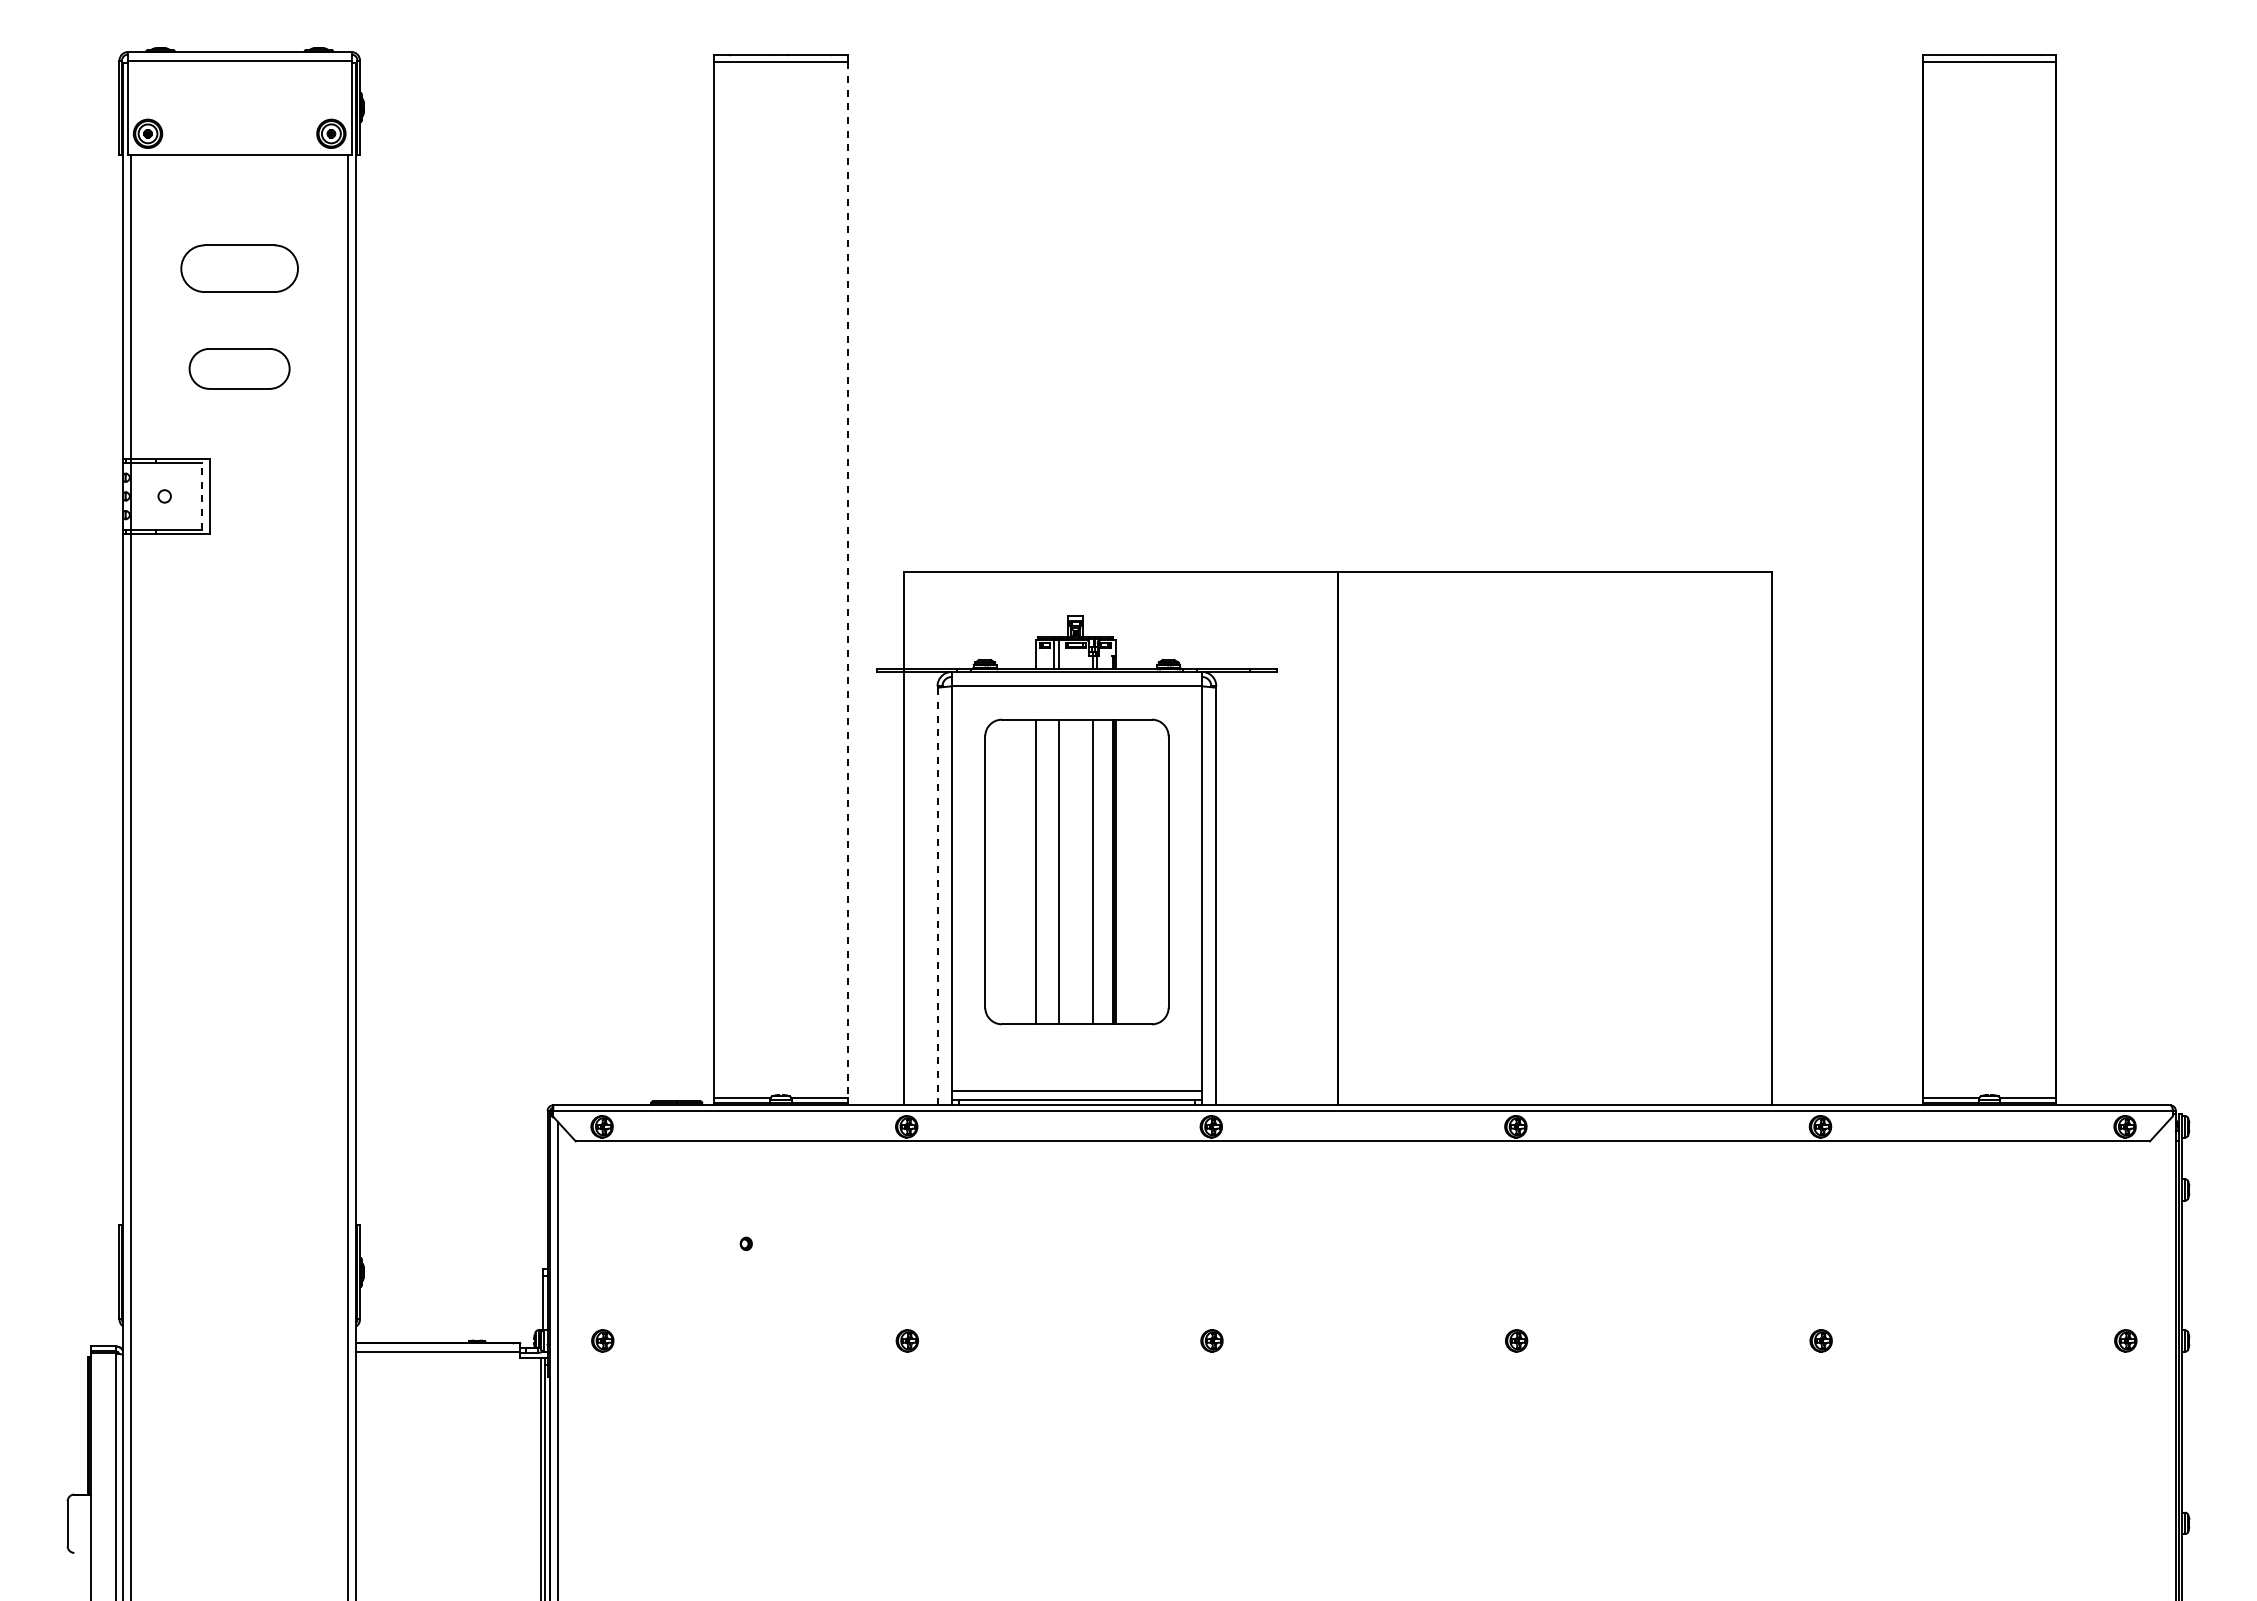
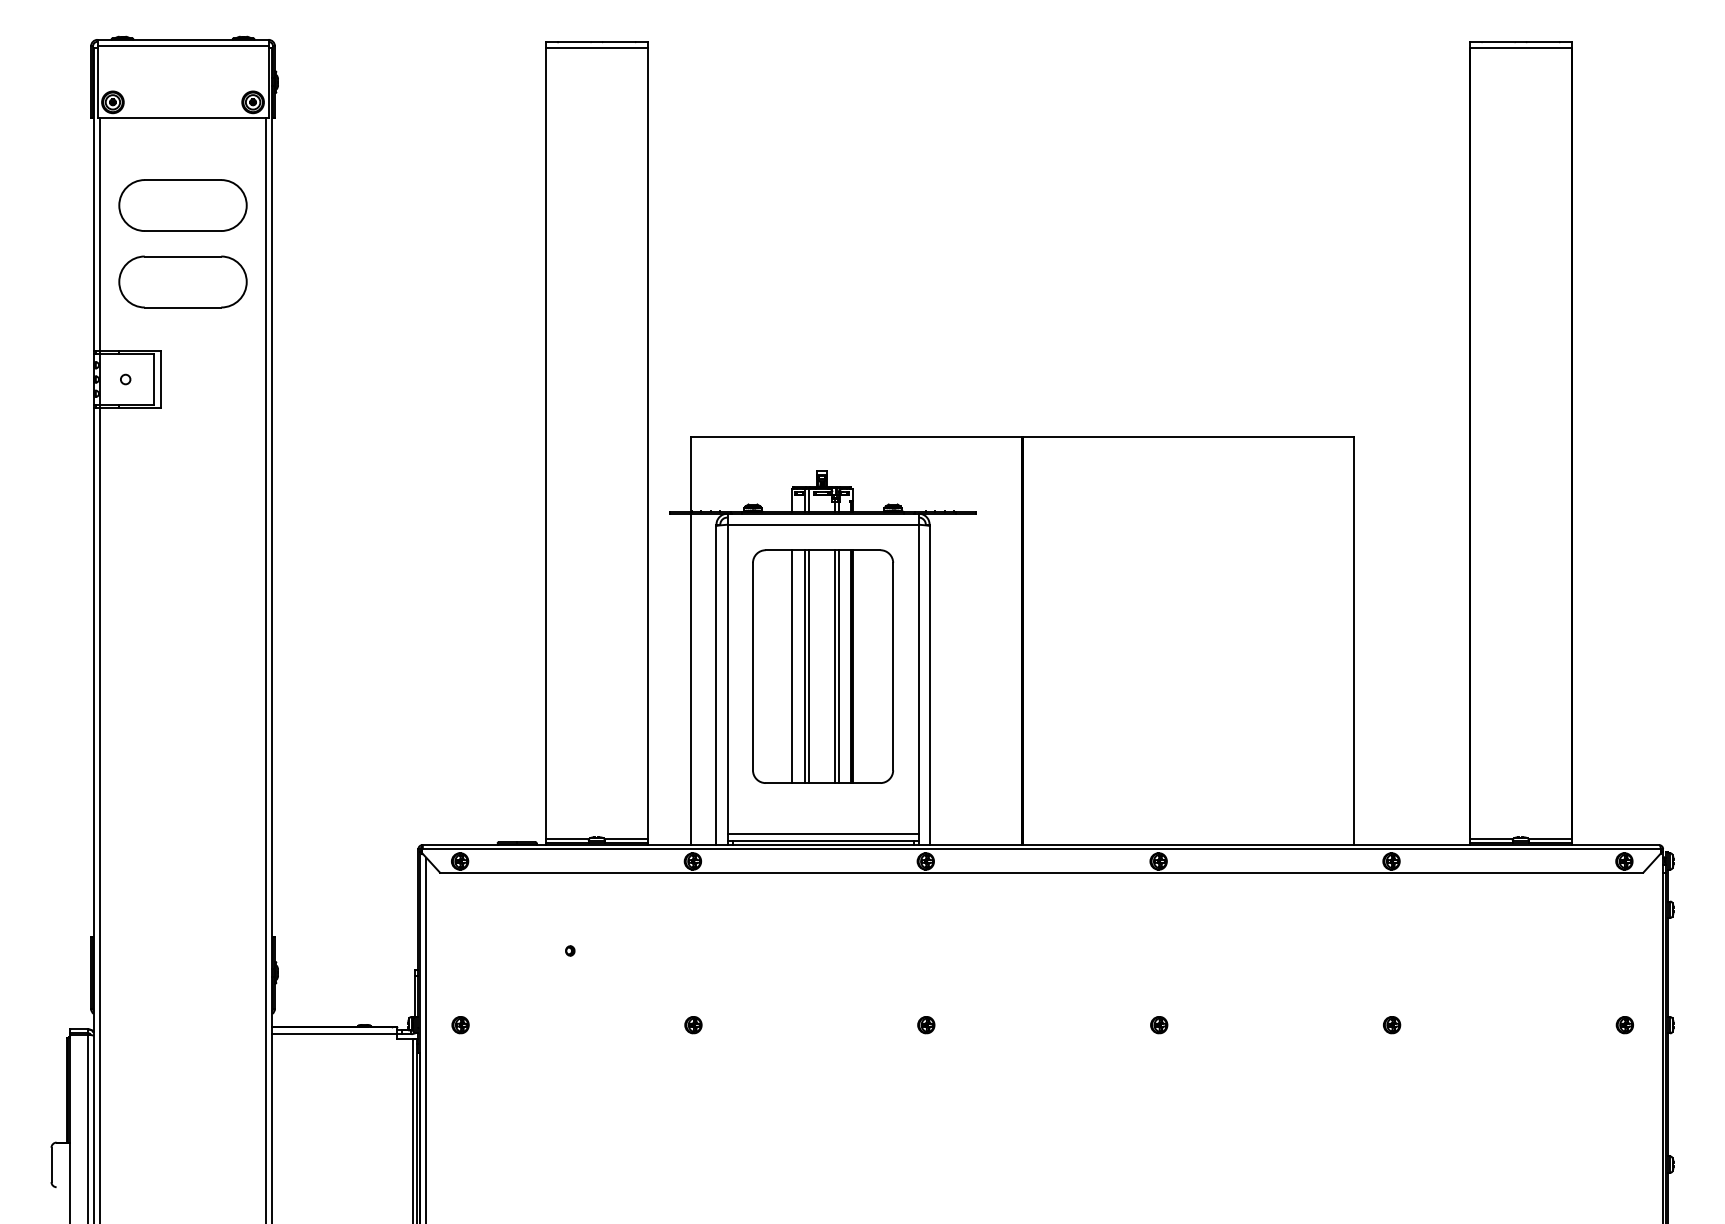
part: (239, 268) -> (182, 205), size x1.43
part: (239, 368) -> (182, 281), size x1.67
line: (201, 495) -> (153, 378), dashed -> solid
line: (847, 580) -> (647, 443), dashed -> solid
line: (1053, 871) -> (805, 666), added
line: (1097, 871) -> (838, 666), added
line: (937, 896) -> (716, 685), dashed -> solid

